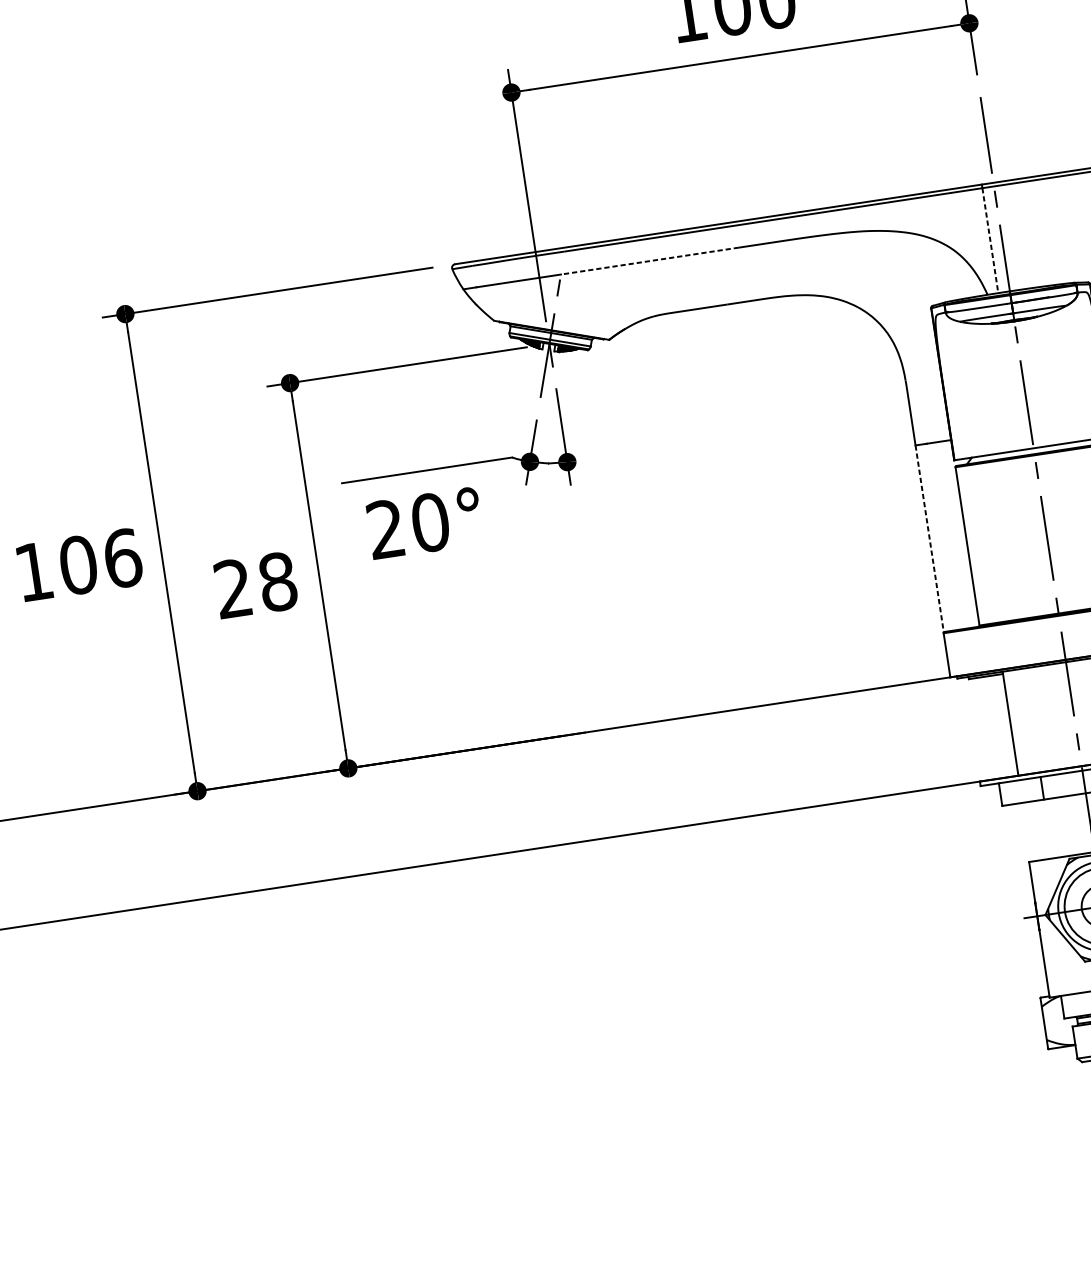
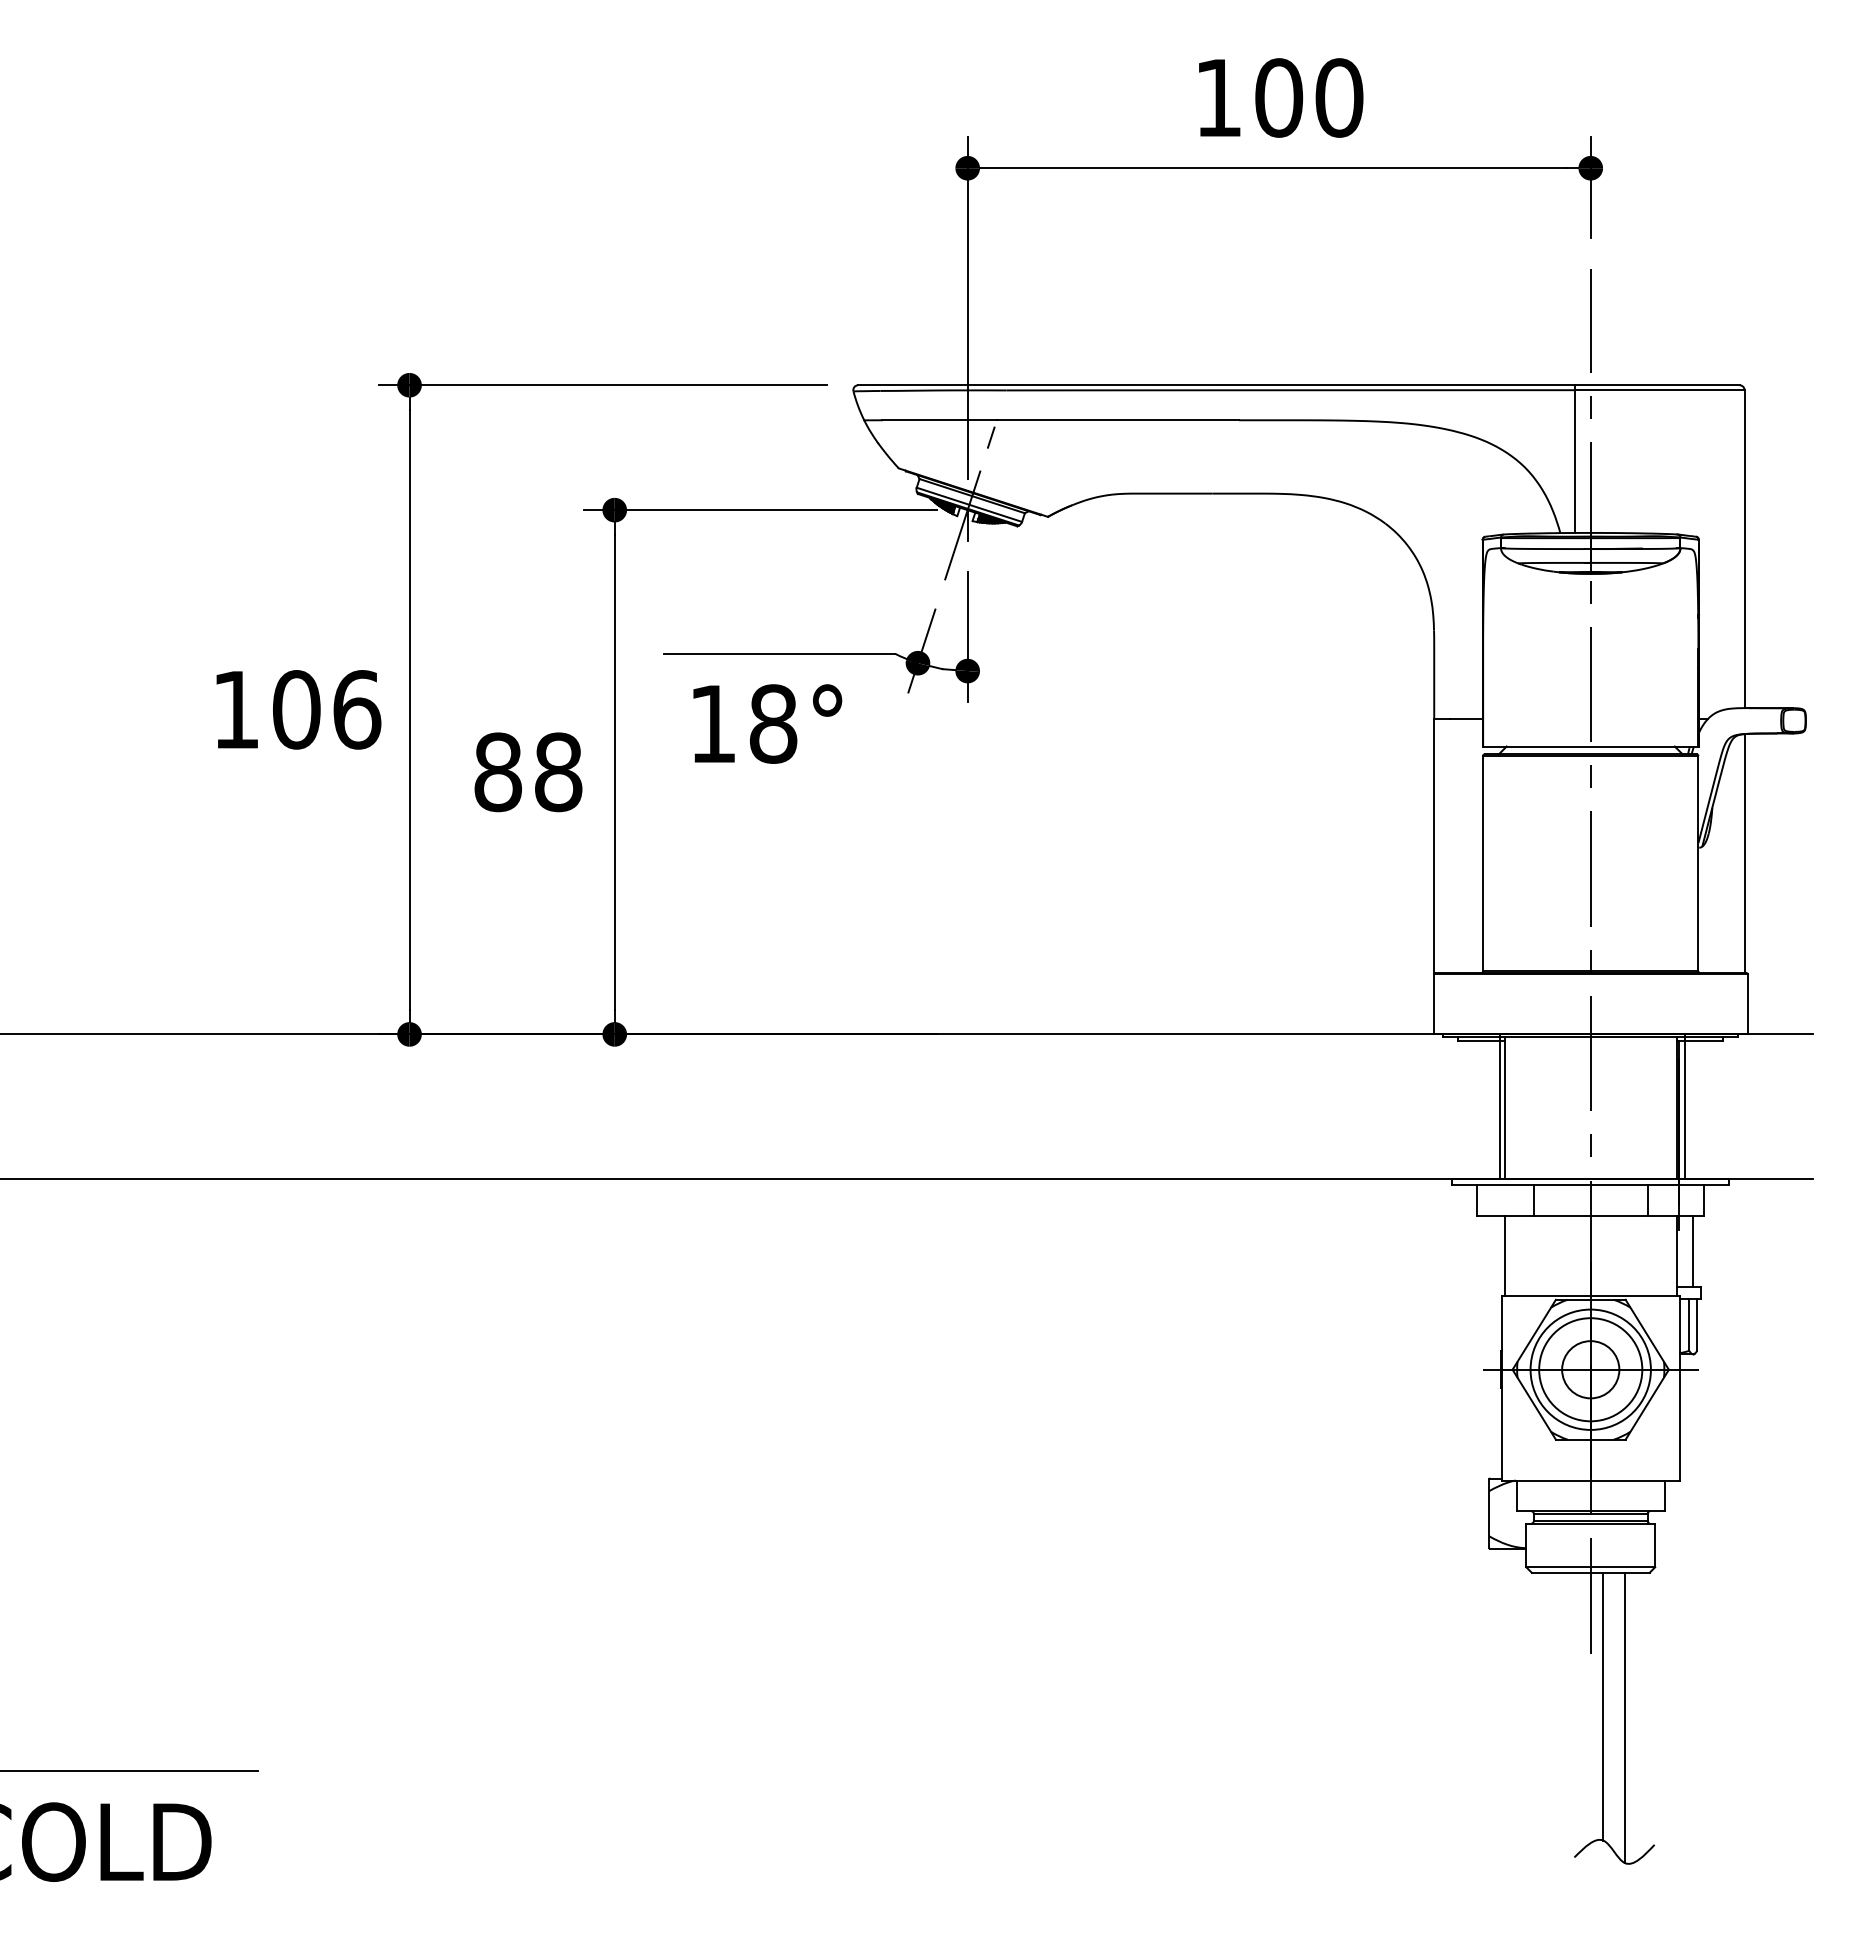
line: (990, 241) -> (1574, 462), dashed -> solid
line: (649, 261) -> (1117, 420), dashed -> solid
text: (408, 525) -> (743, 723), 20° -> 18°
line: (929, 539) -> (1434, 846), dashed -> solid
text: (233, 588) -> (497, 772), 28 -> 88
line: (1007, 722) -> (1500, 1106), added
line: (1026, 831) -> (1504, 1255), added

